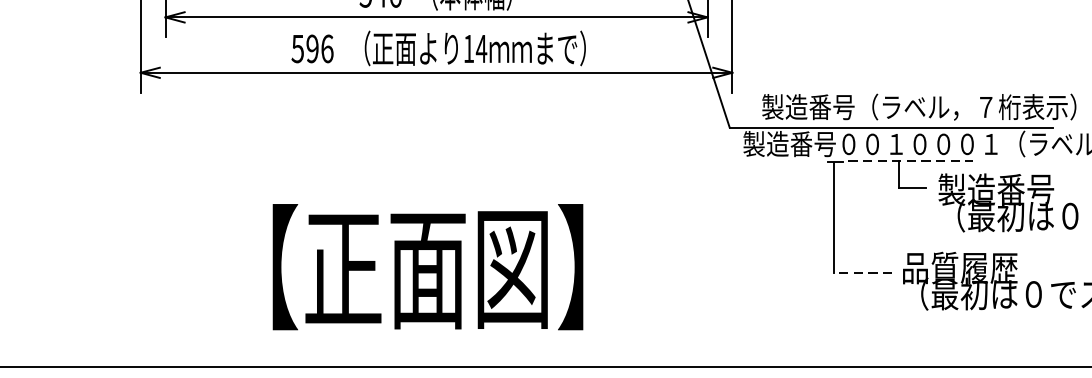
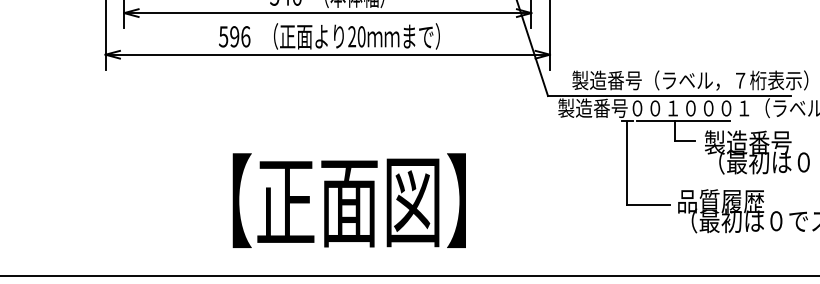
text: (474, 48) -> (356, 36), 14 -> 20
line: (910, 161) -> (683, 121), dashed -> solid
text: (426, 266) -> (348, 200), moved
line: (863, 272) -> (648, 204), dashed -> solid

